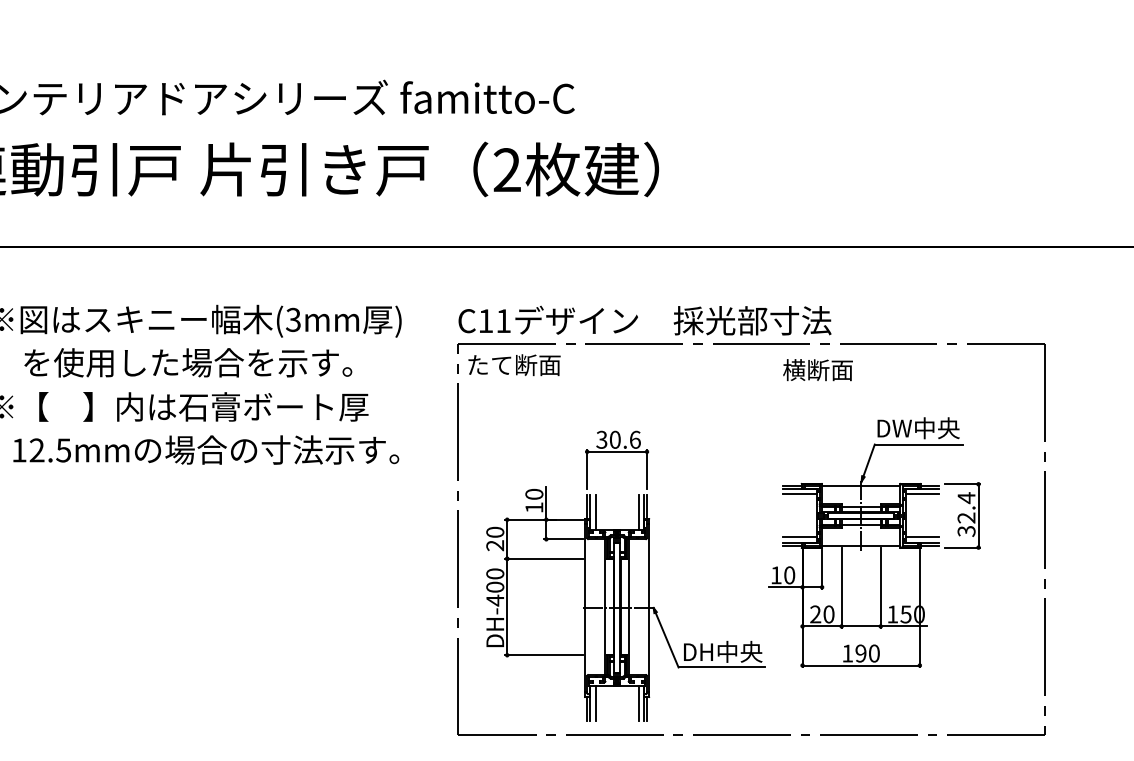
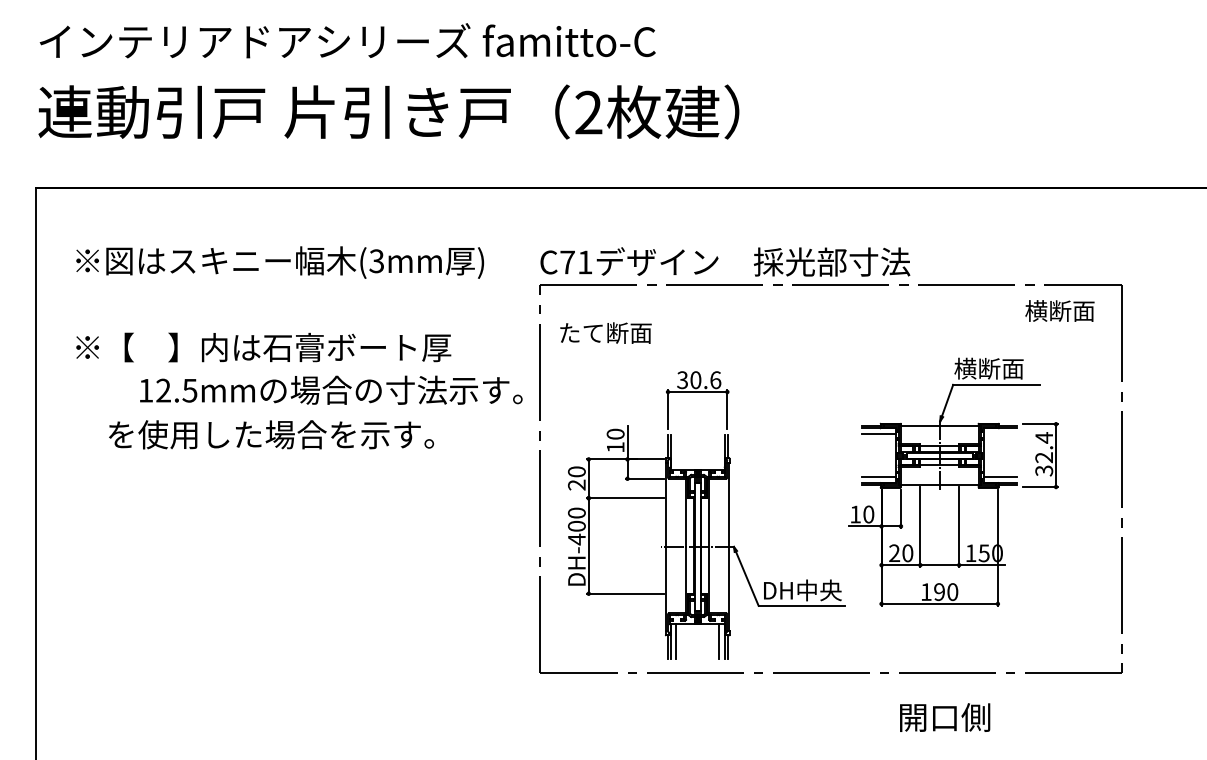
text: (485, 321) -> (567, 262), C11 -> C71
text: (188, 362) -> (271, 434), moved
text: (514, 364) -> (605, 332), moved
text: (817, 369) -> (1059, 310), moved
text: (917, 428) -> (995, 368), DW中央 -> 横断面
text: (206, 449) -> (331, 389), moved
line: (922, 494) -> (1000, 434), removed
line: (595, 511) -> (676, 451), removed
line: (639, 511) -> (719, 451), removed

